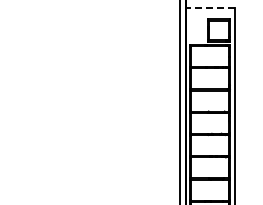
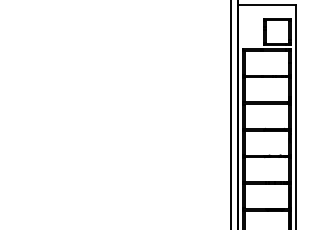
line: (209, 8) -> (266, 5), dashed -> solid

